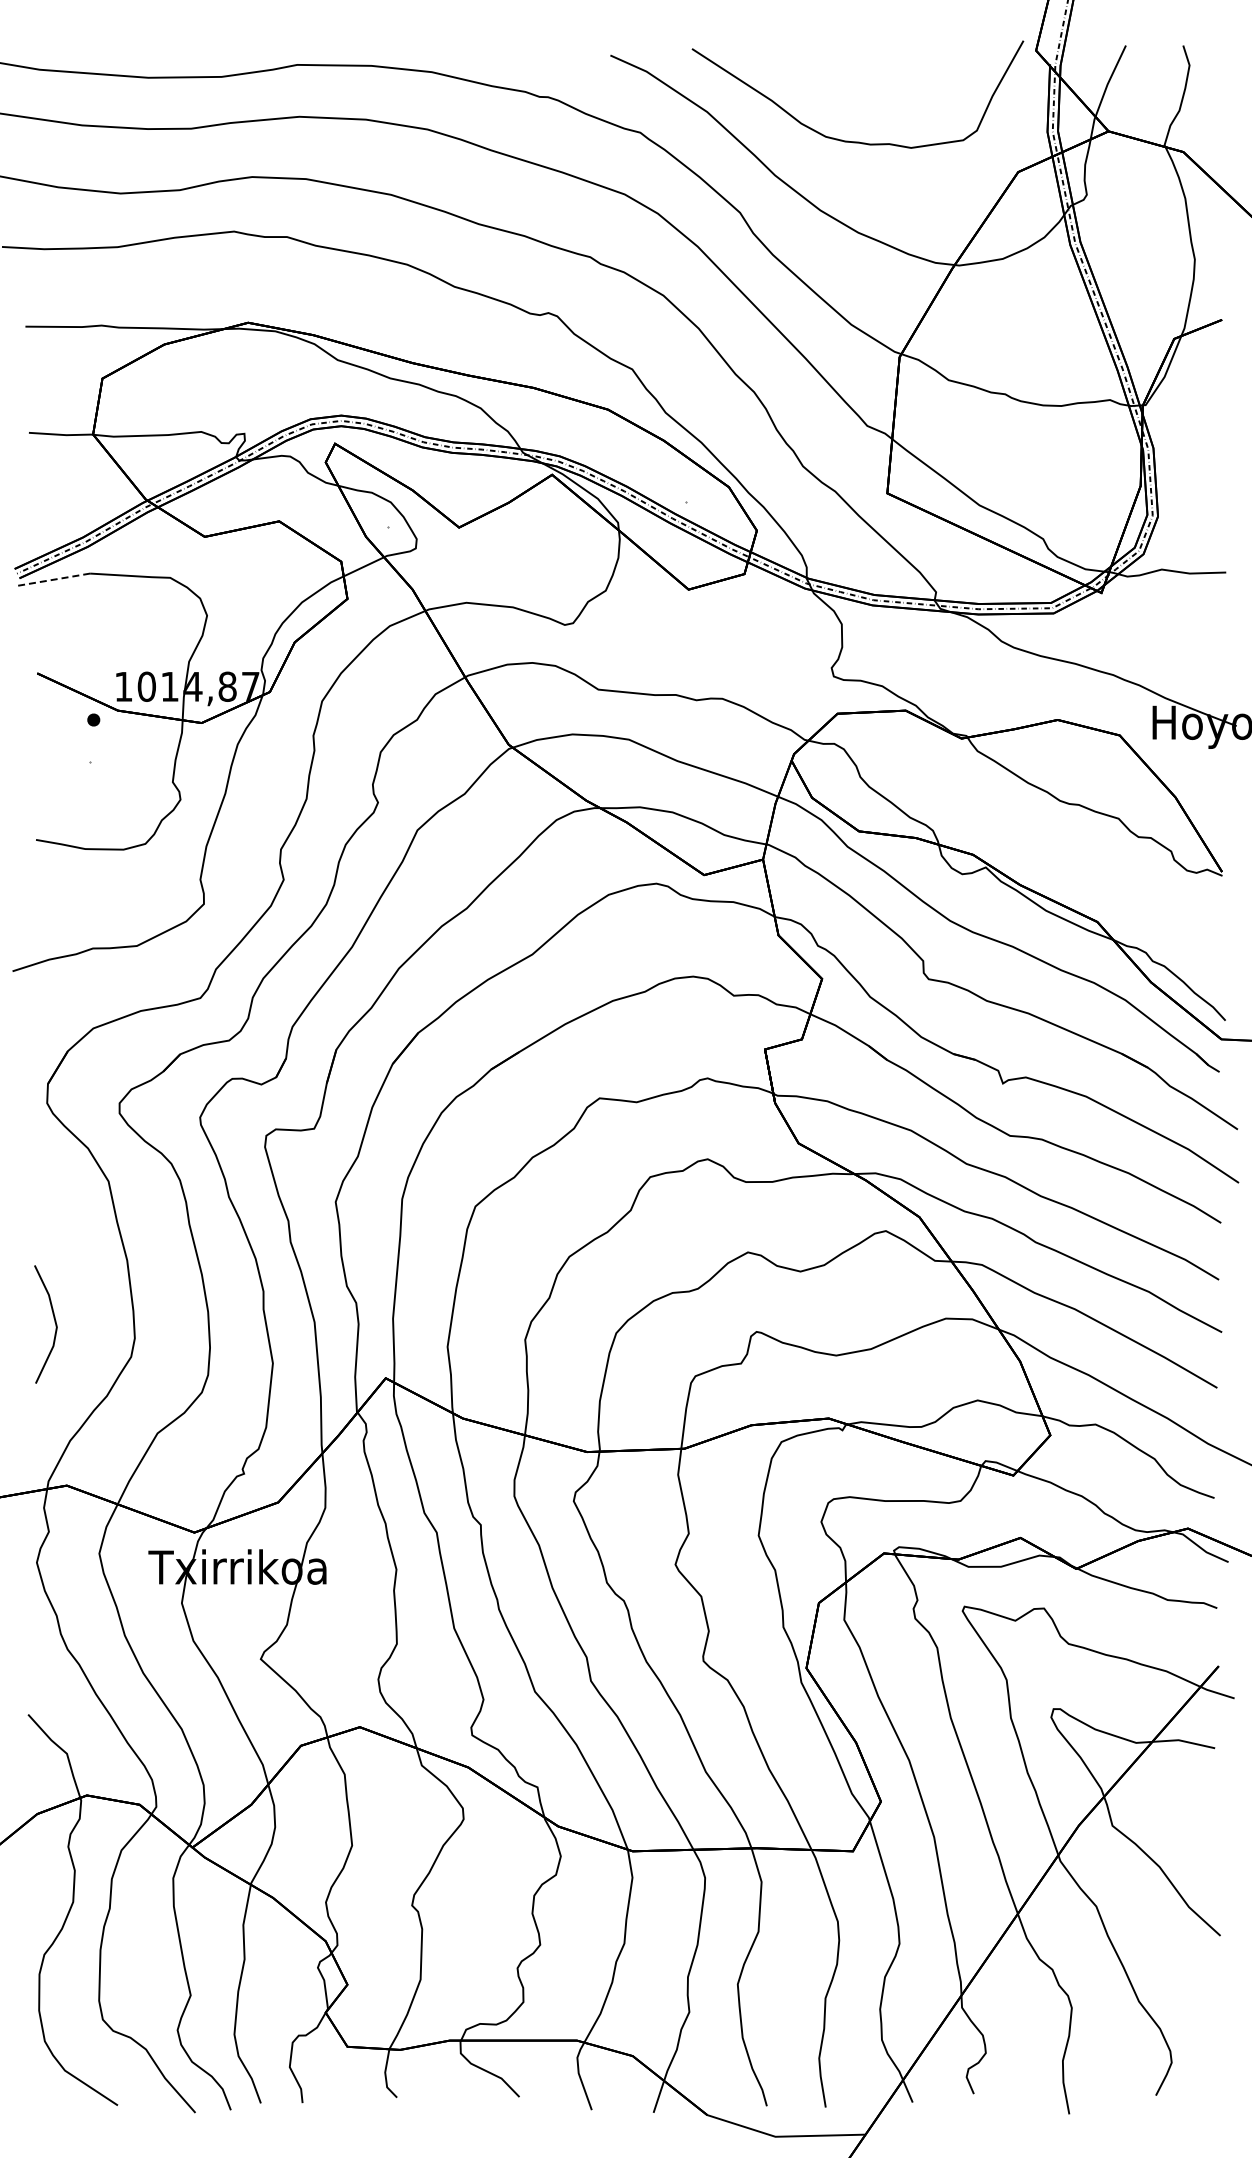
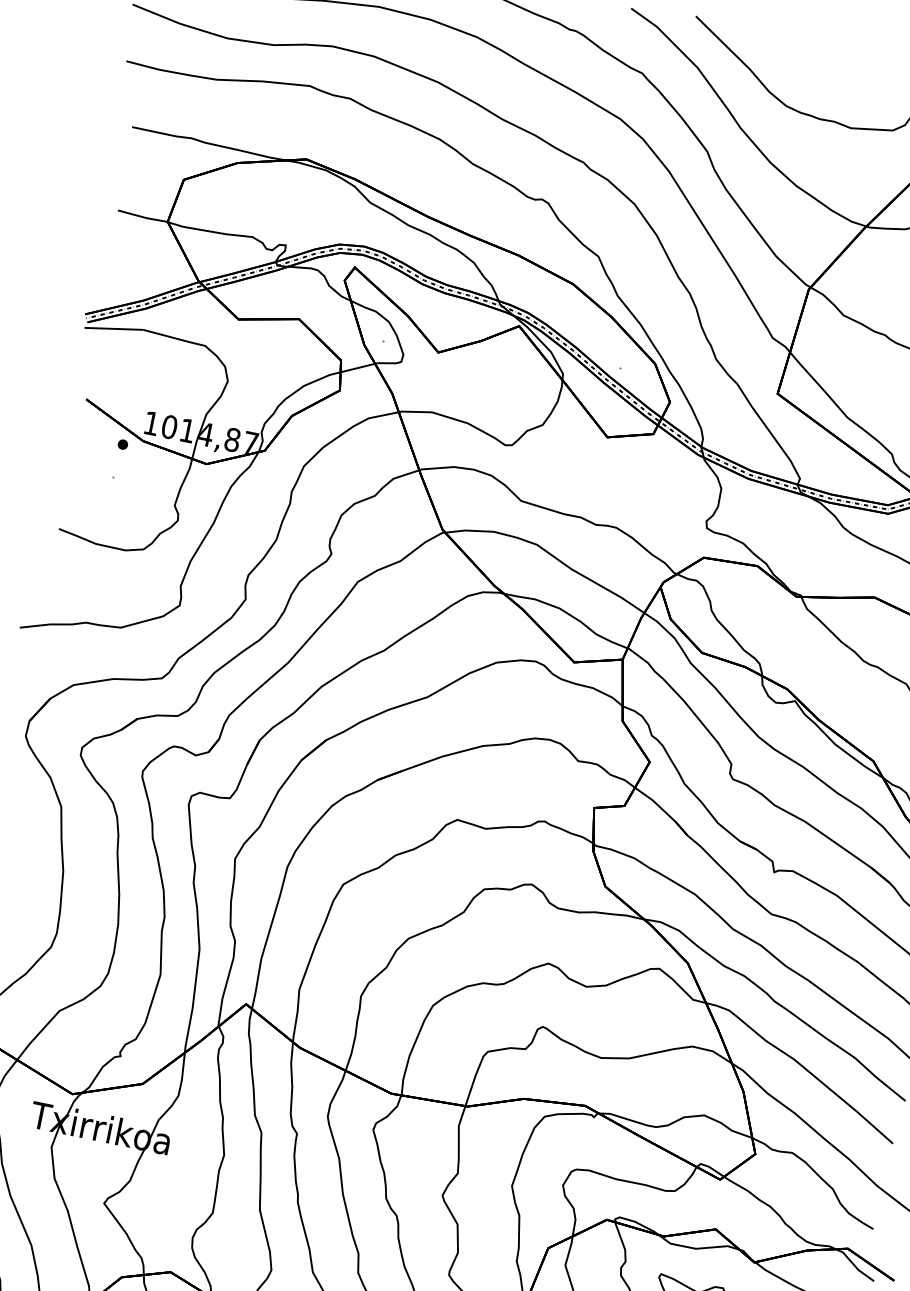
line: (53, 579) -> (113, 328), dashed -> solid

